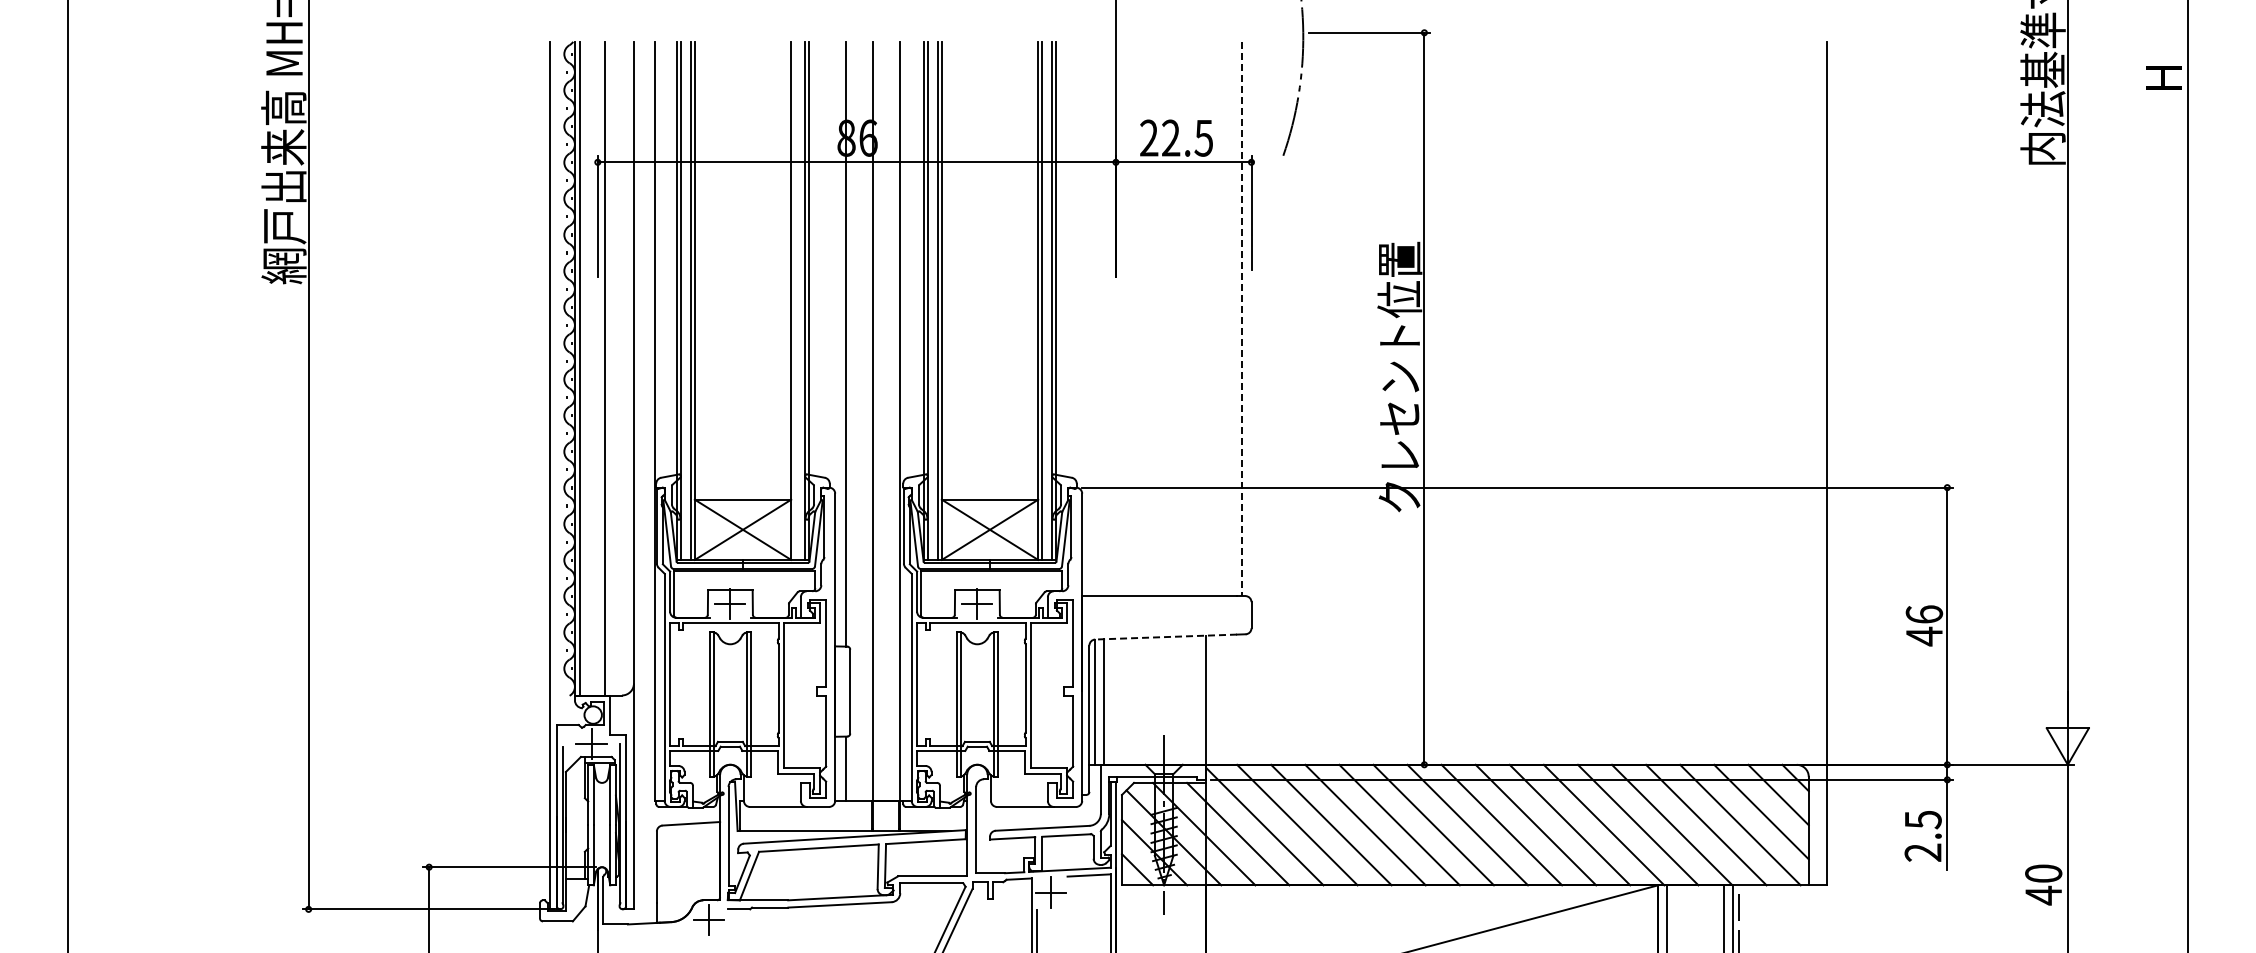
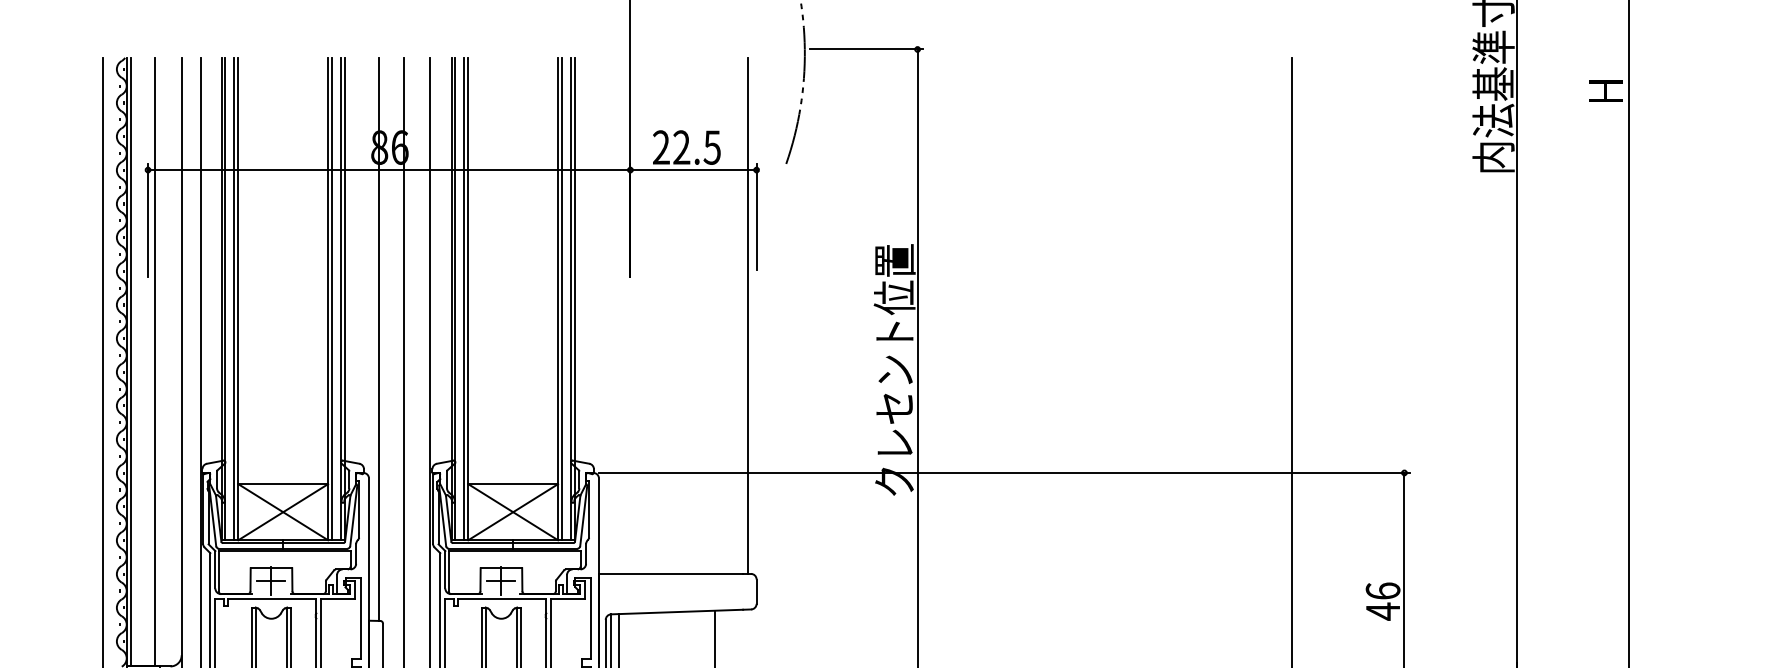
line: (795, 300) -> (332, 298), added
line: (1242, 319) -> (748, 316), dashed -> solid
line: (1166, 637) -> (677, 612), dashed -> solid

